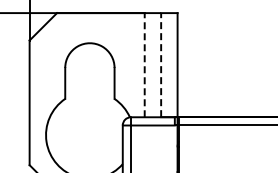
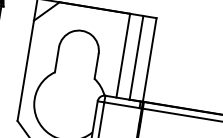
line: (144, 64) -> (123, 55), dashed -> solid
line: (161, 64) -> (136, 57), dashed -> solid

